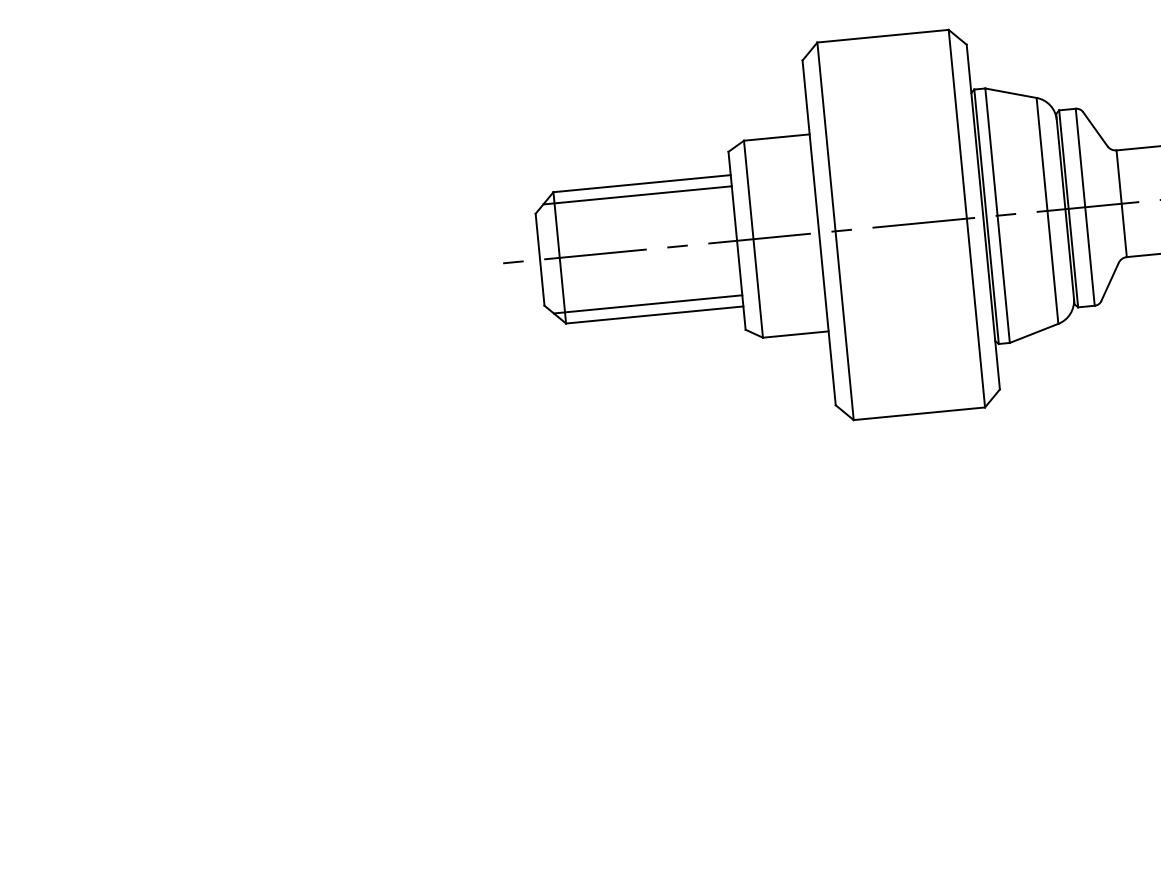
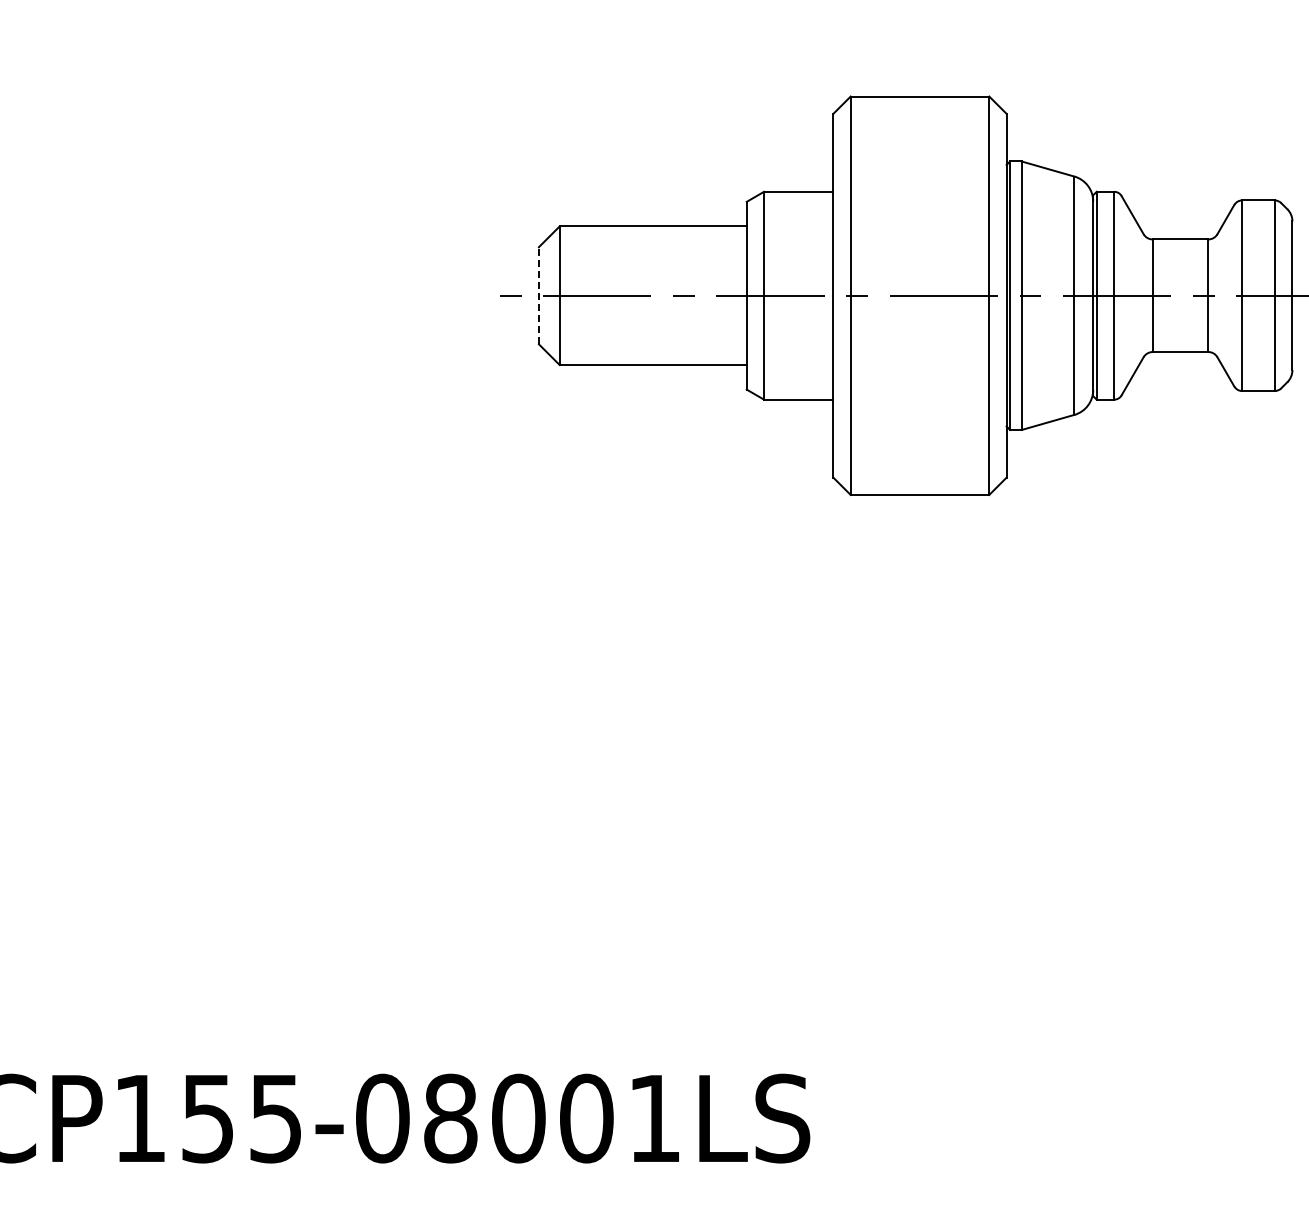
line: (636, 195) -> (646, 238), removed
line: (539, 259) -> (538, 295), solid -> dashed
line: (647, 304) -> (646, 353), removed

